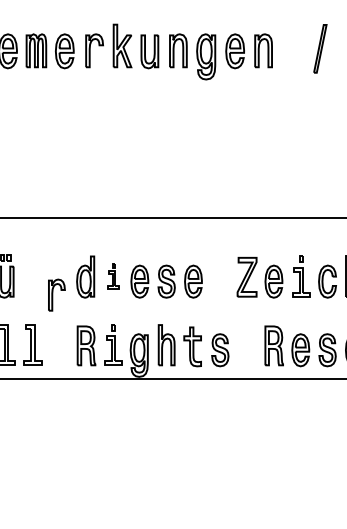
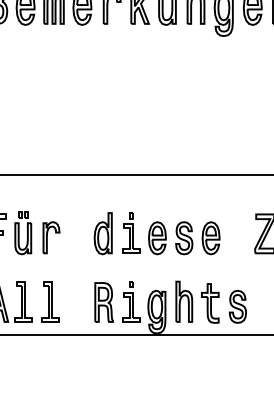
part: (113, 276) -> (131, 233), size x1.67
part: (56, 294) -> (51, 237), moved

